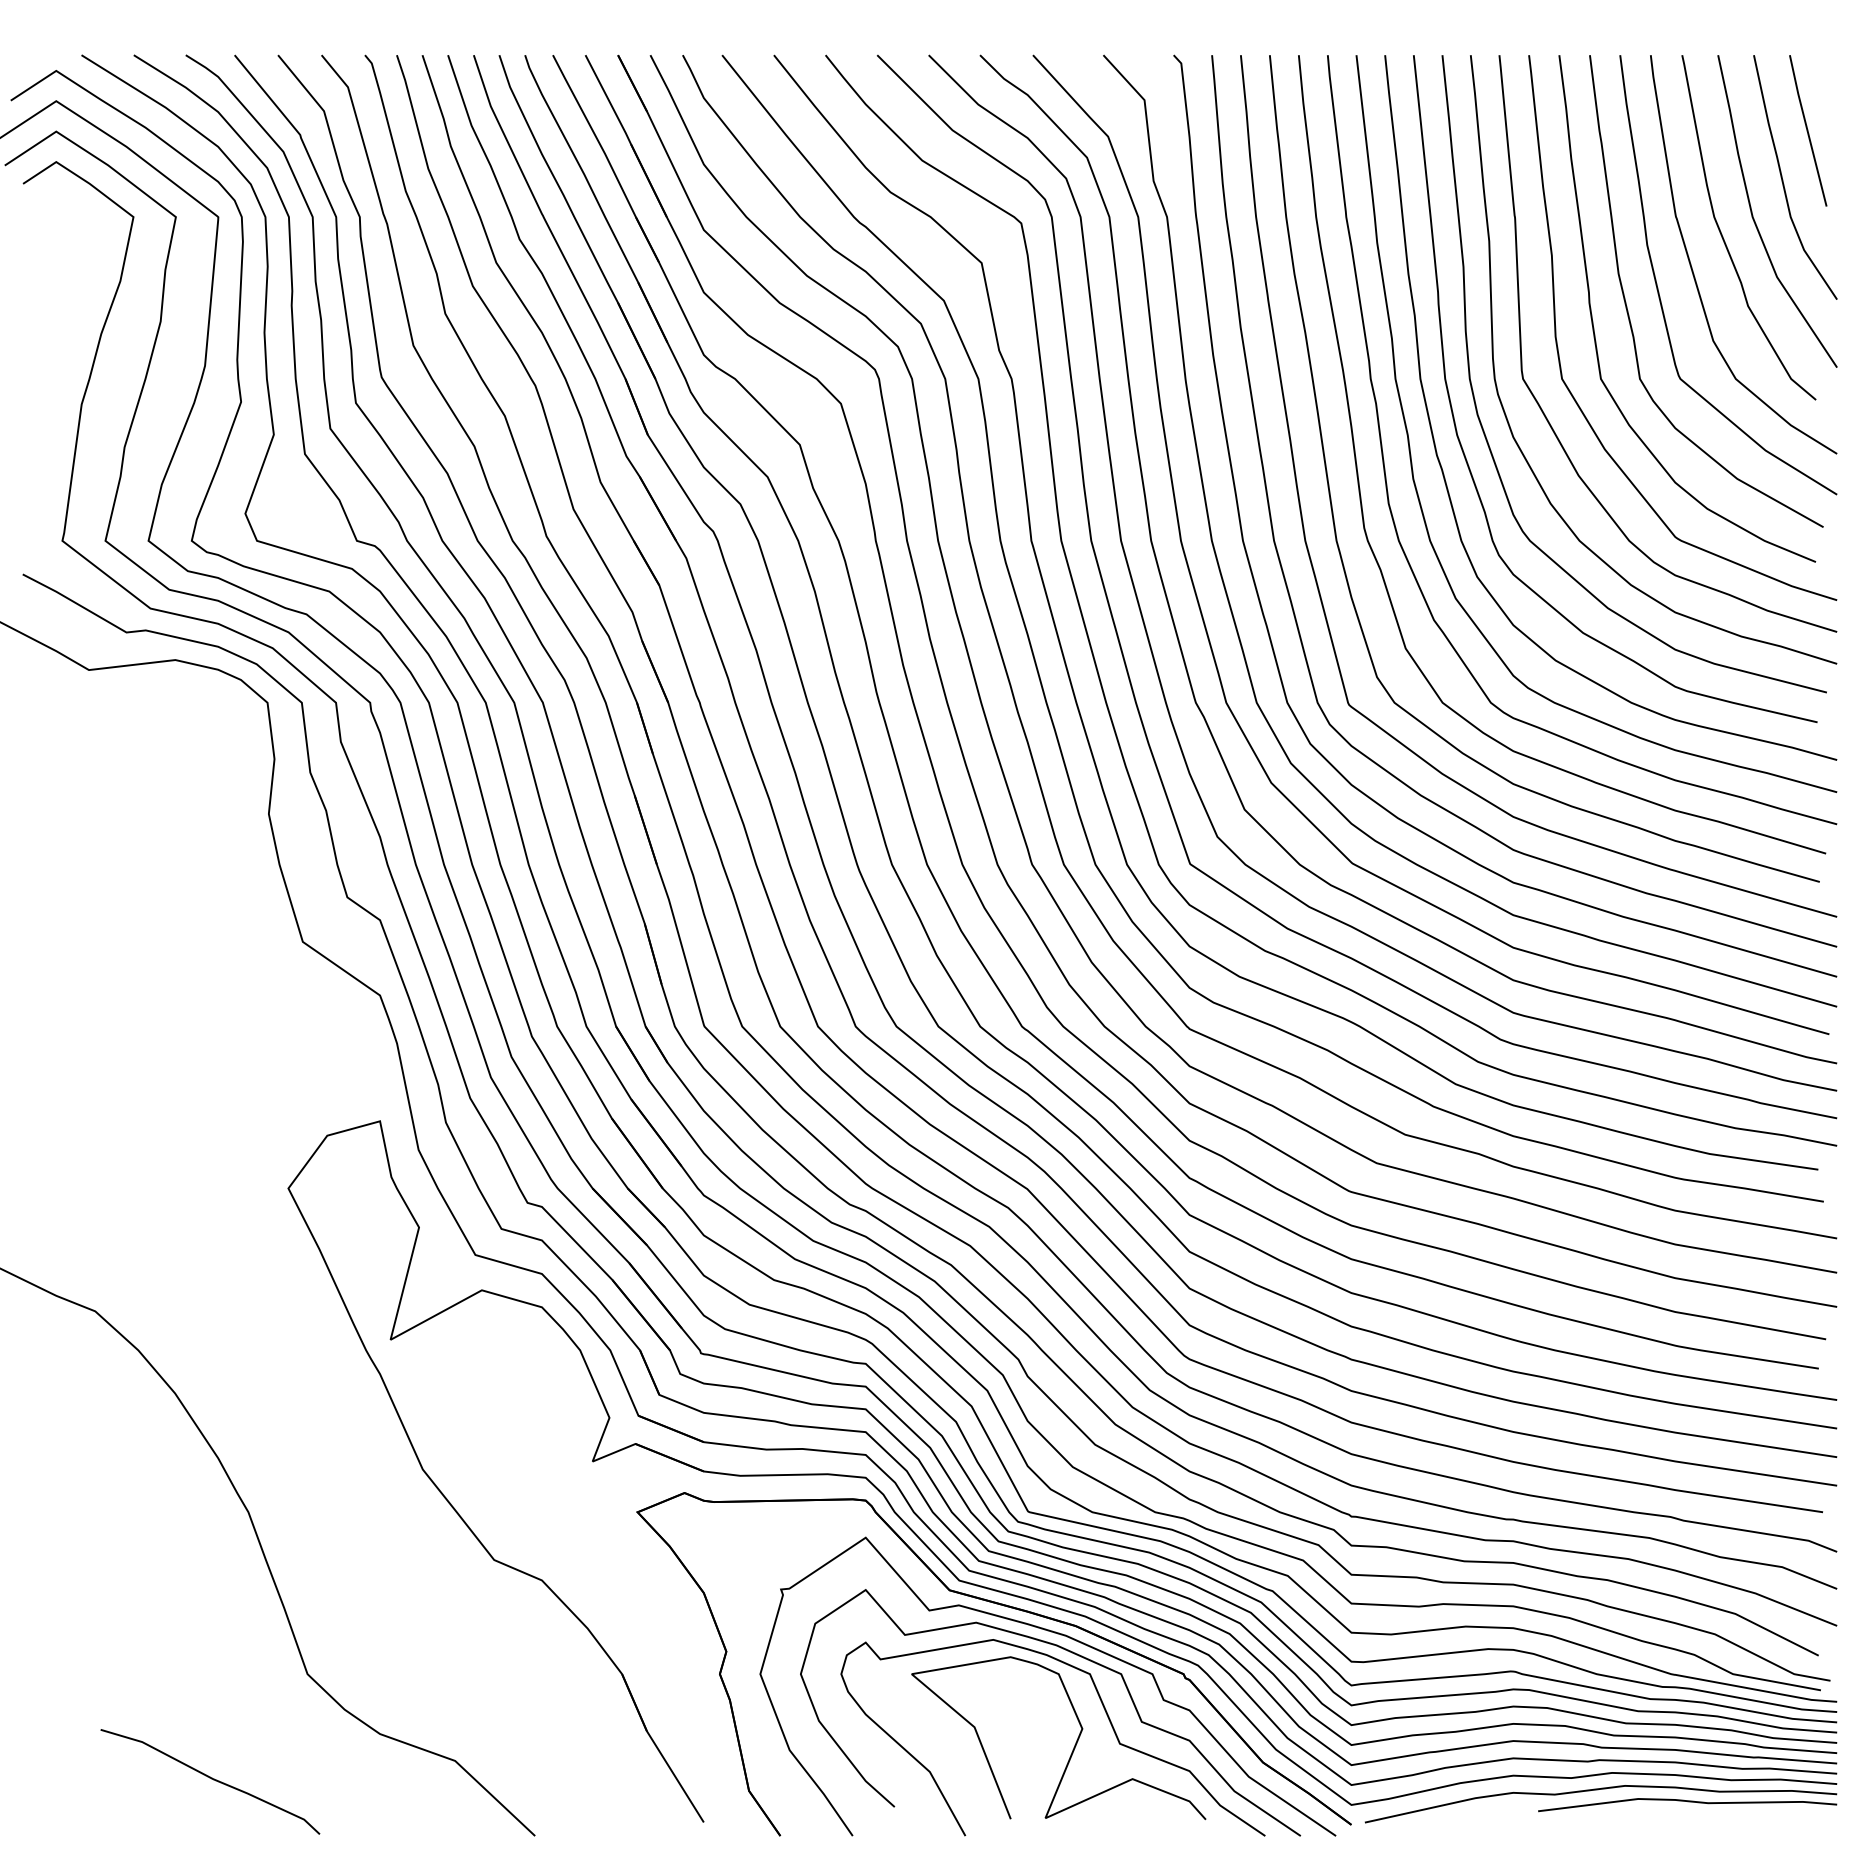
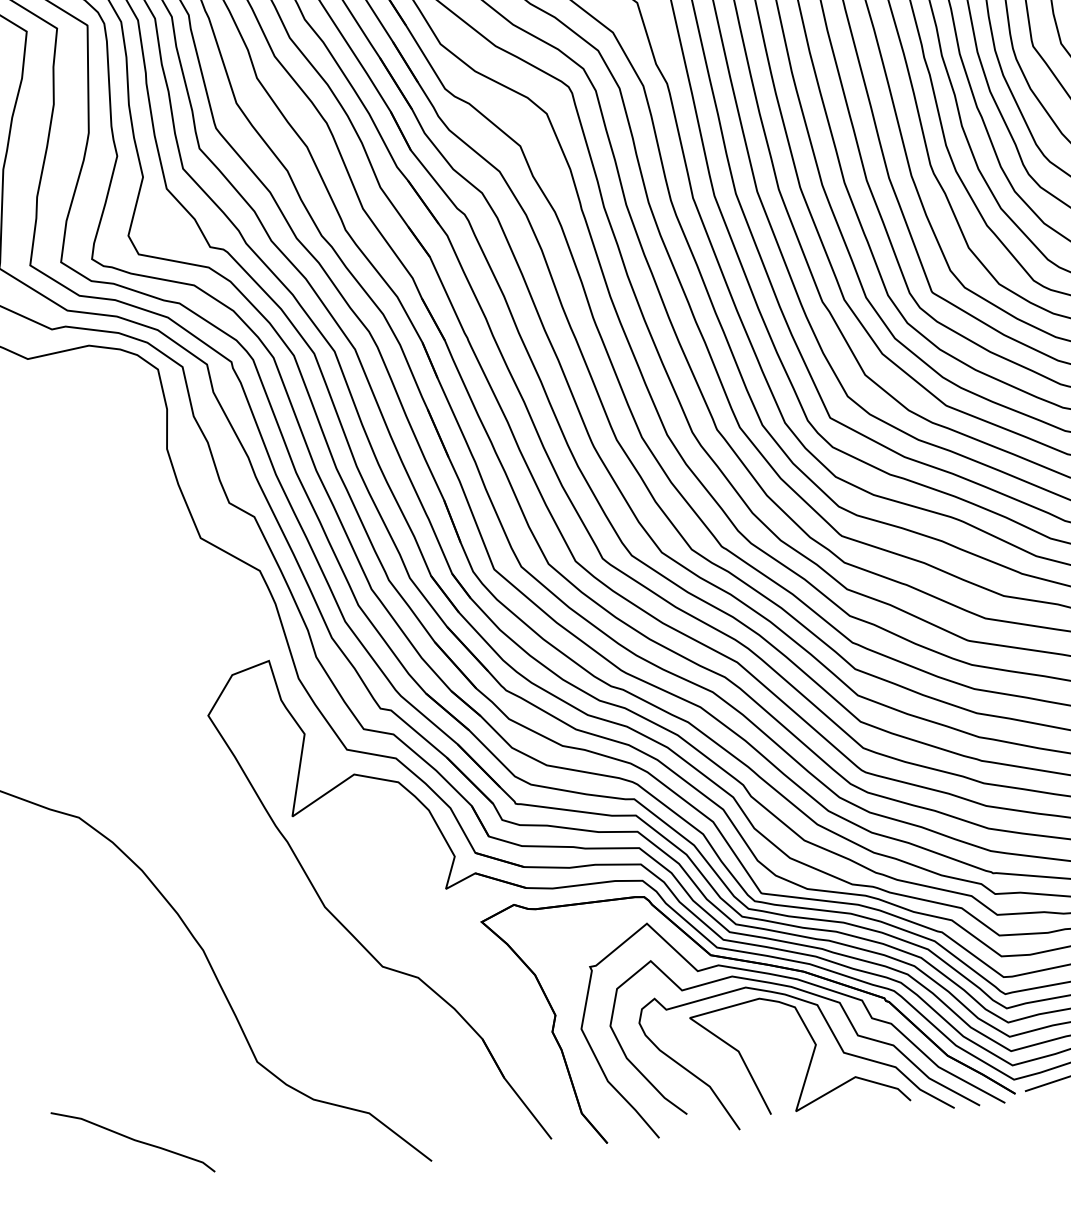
curve: (211, 1779) -> (133, 1140), moved

